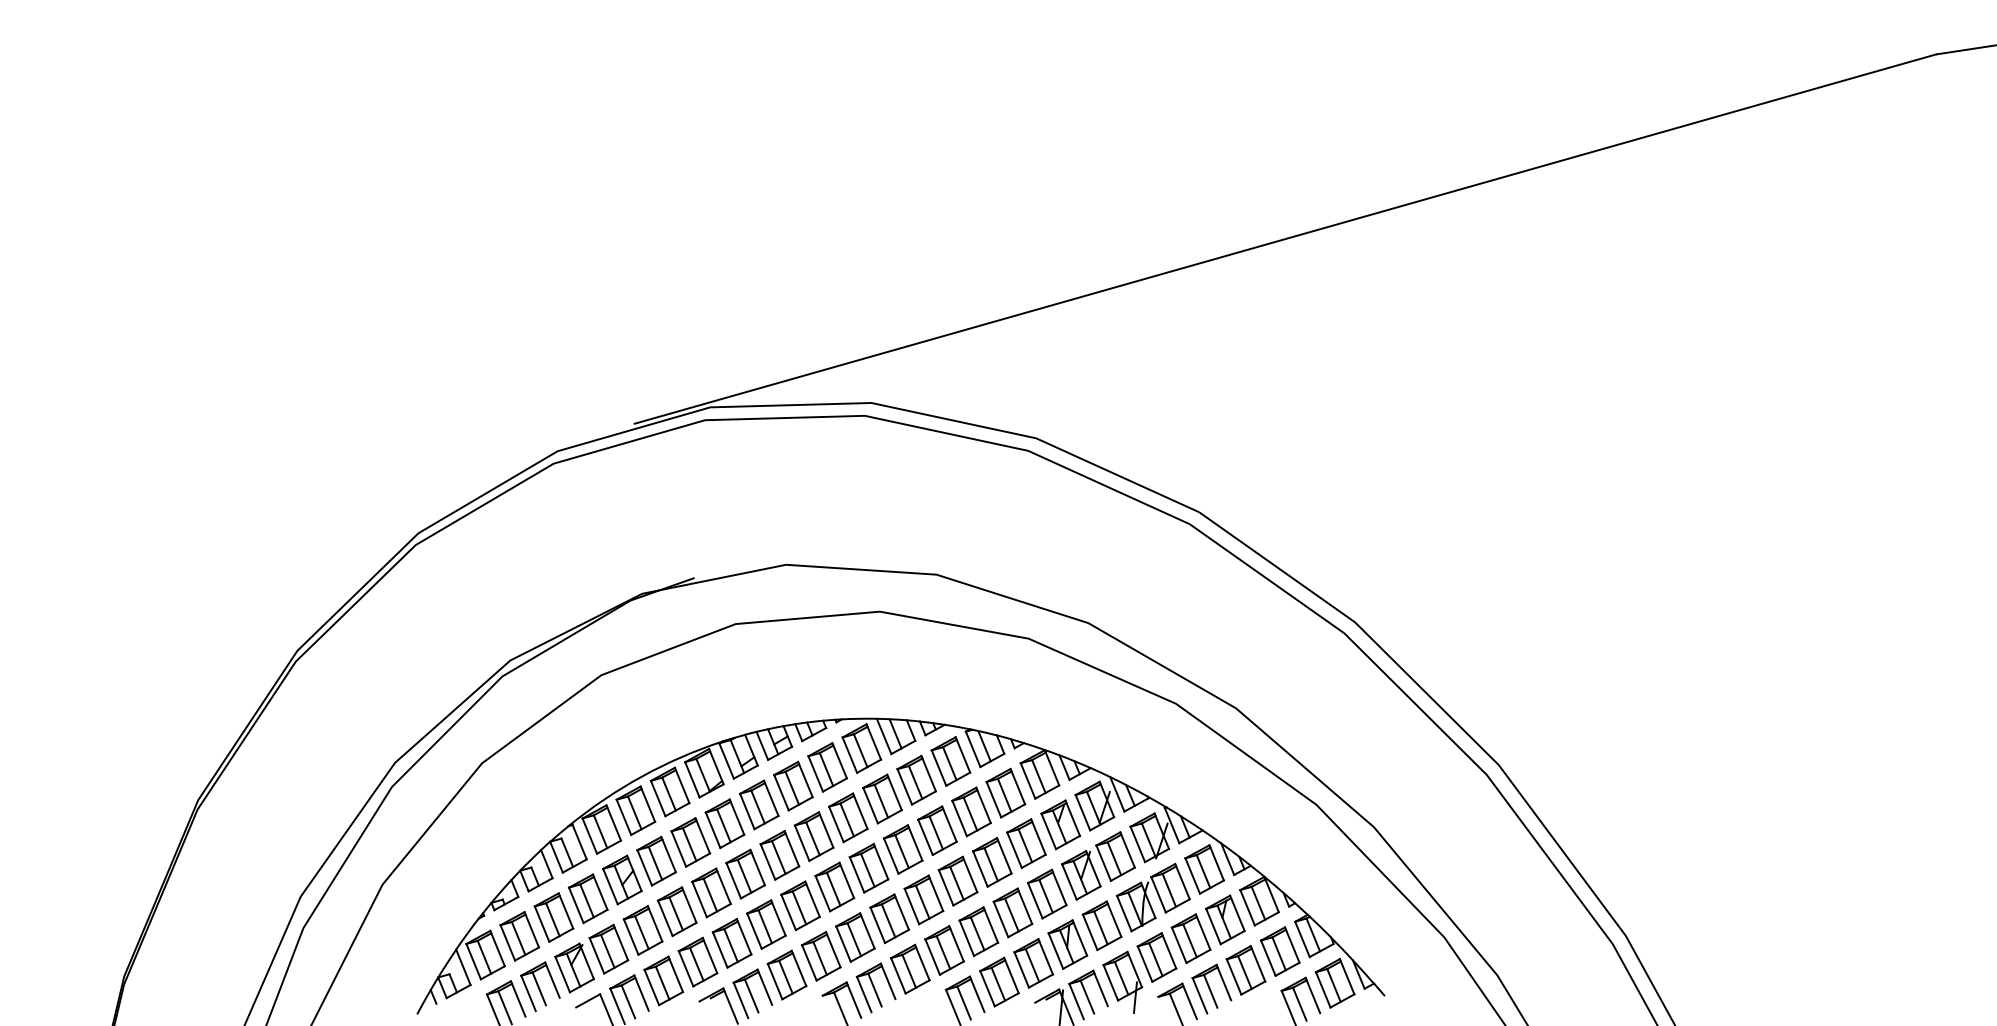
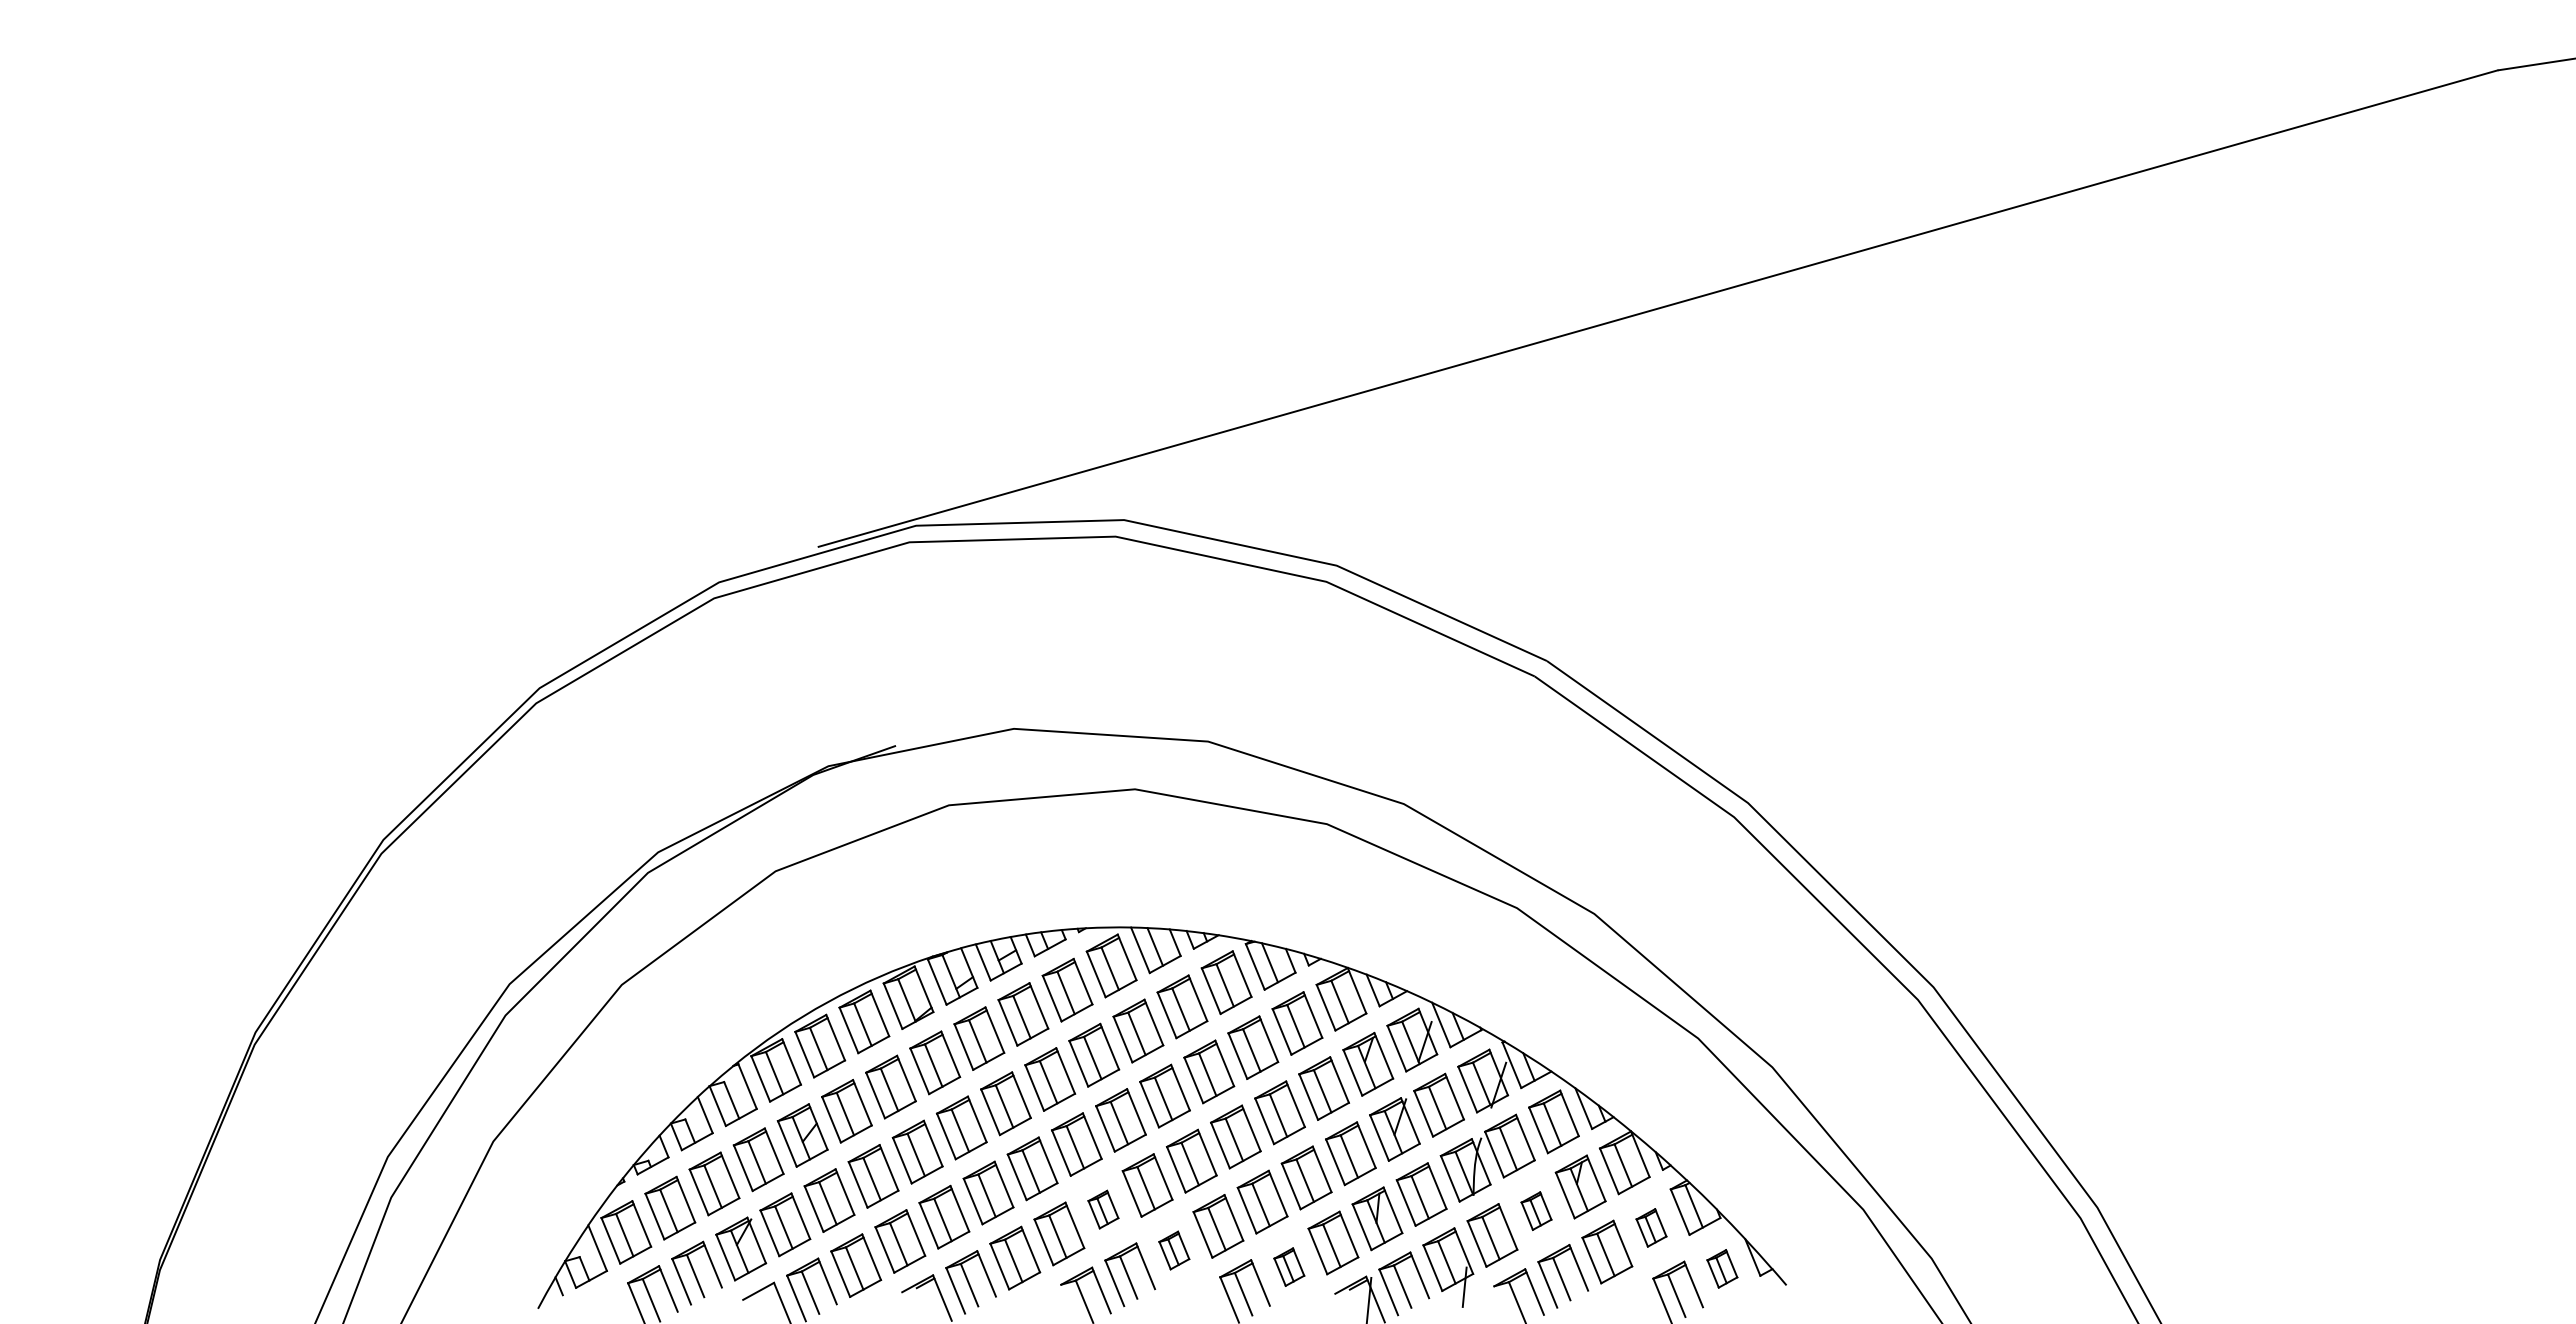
part: (855, 937) -> (1103, 1209), size x0.6
part: (1191, 938) -> (1536, 1210), size x0.6
part: (1280, 951) -> (1651, 1227), size x0.6
part: (910, 969) -> (1174, 1250), size x0.6
part: (999, 981) -> (1289, 1266), size x0.6
part: (1335, 983) -> (1722, 1268), size x0.6

